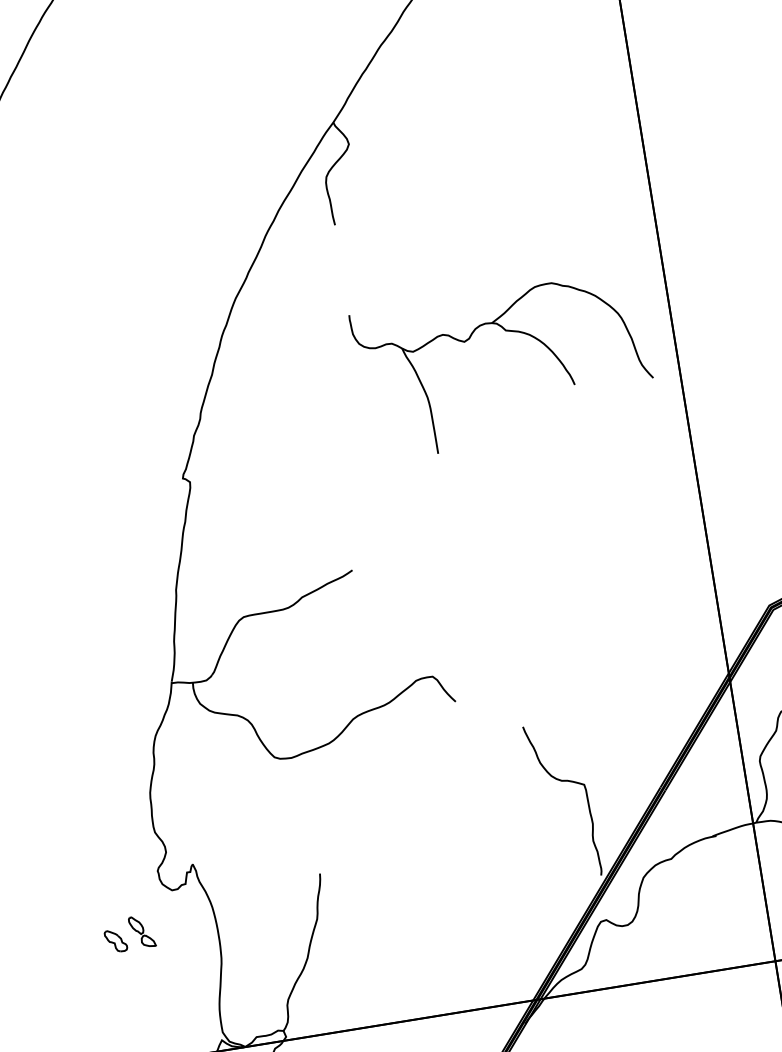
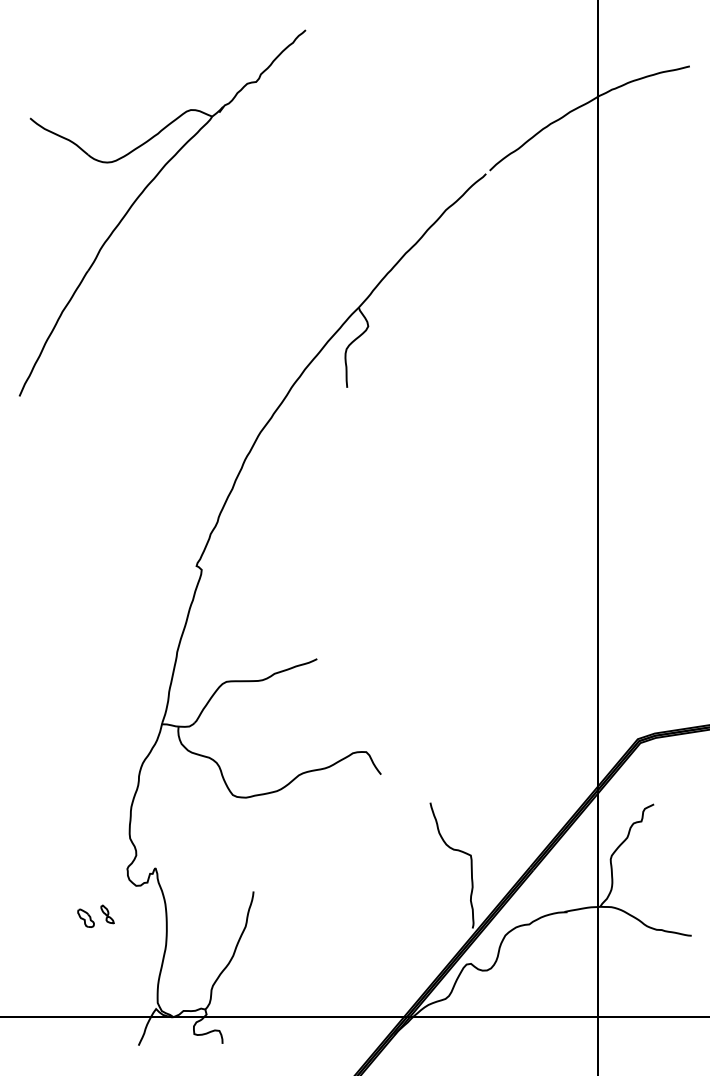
part: (505, 331) -> (466, 492), removed
part: (142, 931) -> (107, 914), size x0.7

